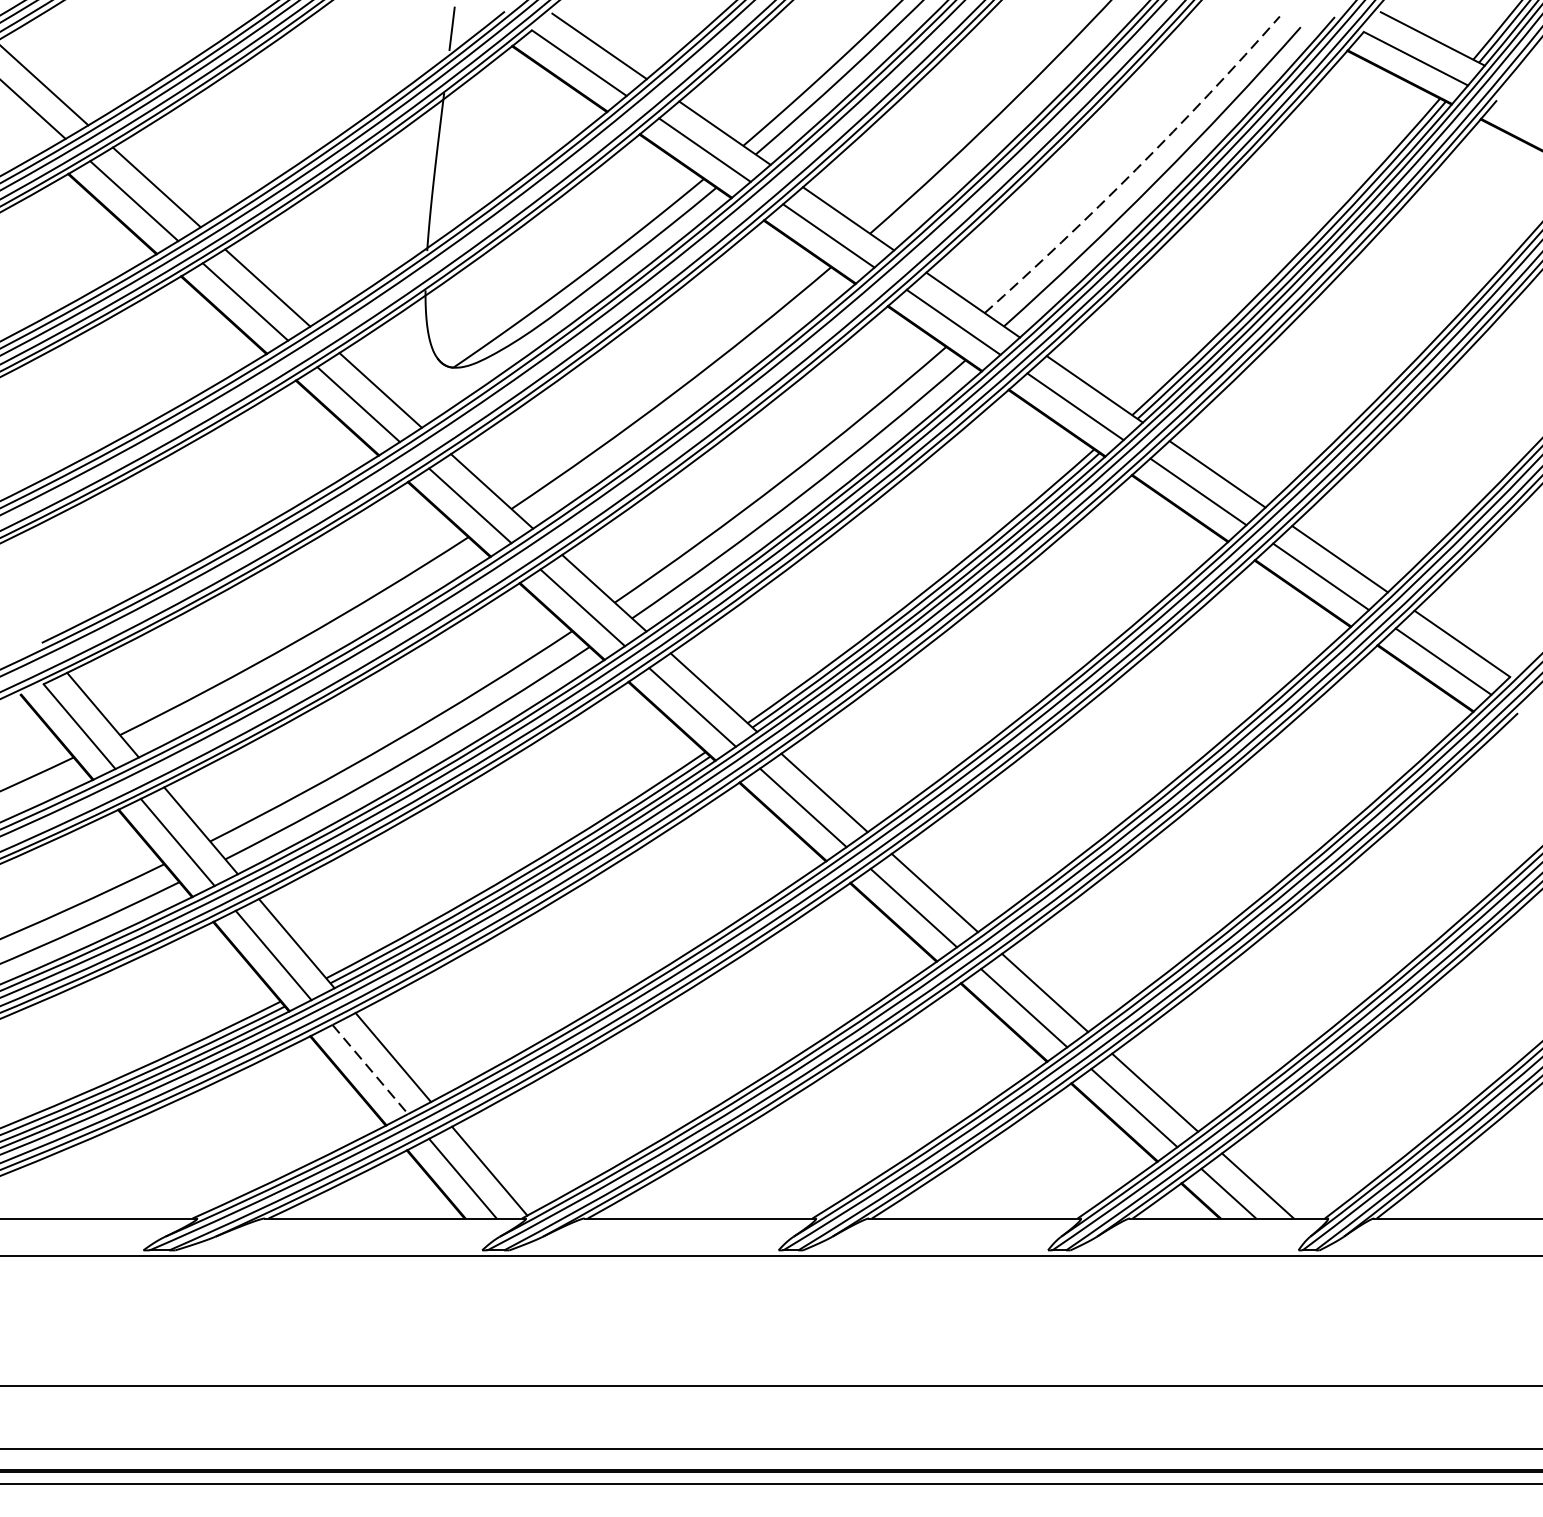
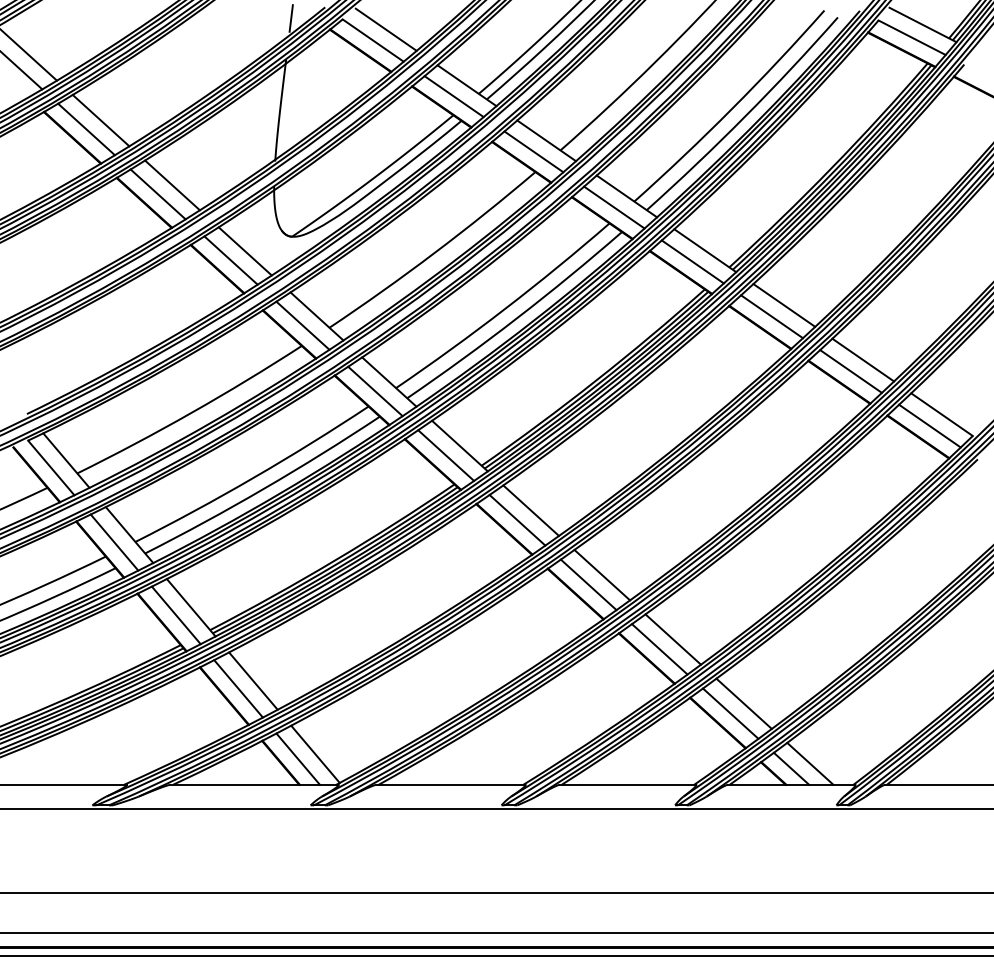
arc: (1137, 168) -> (732, 108), dashed -> solid
line: (370, 1068) -> (238, 688), dashed -> solid

